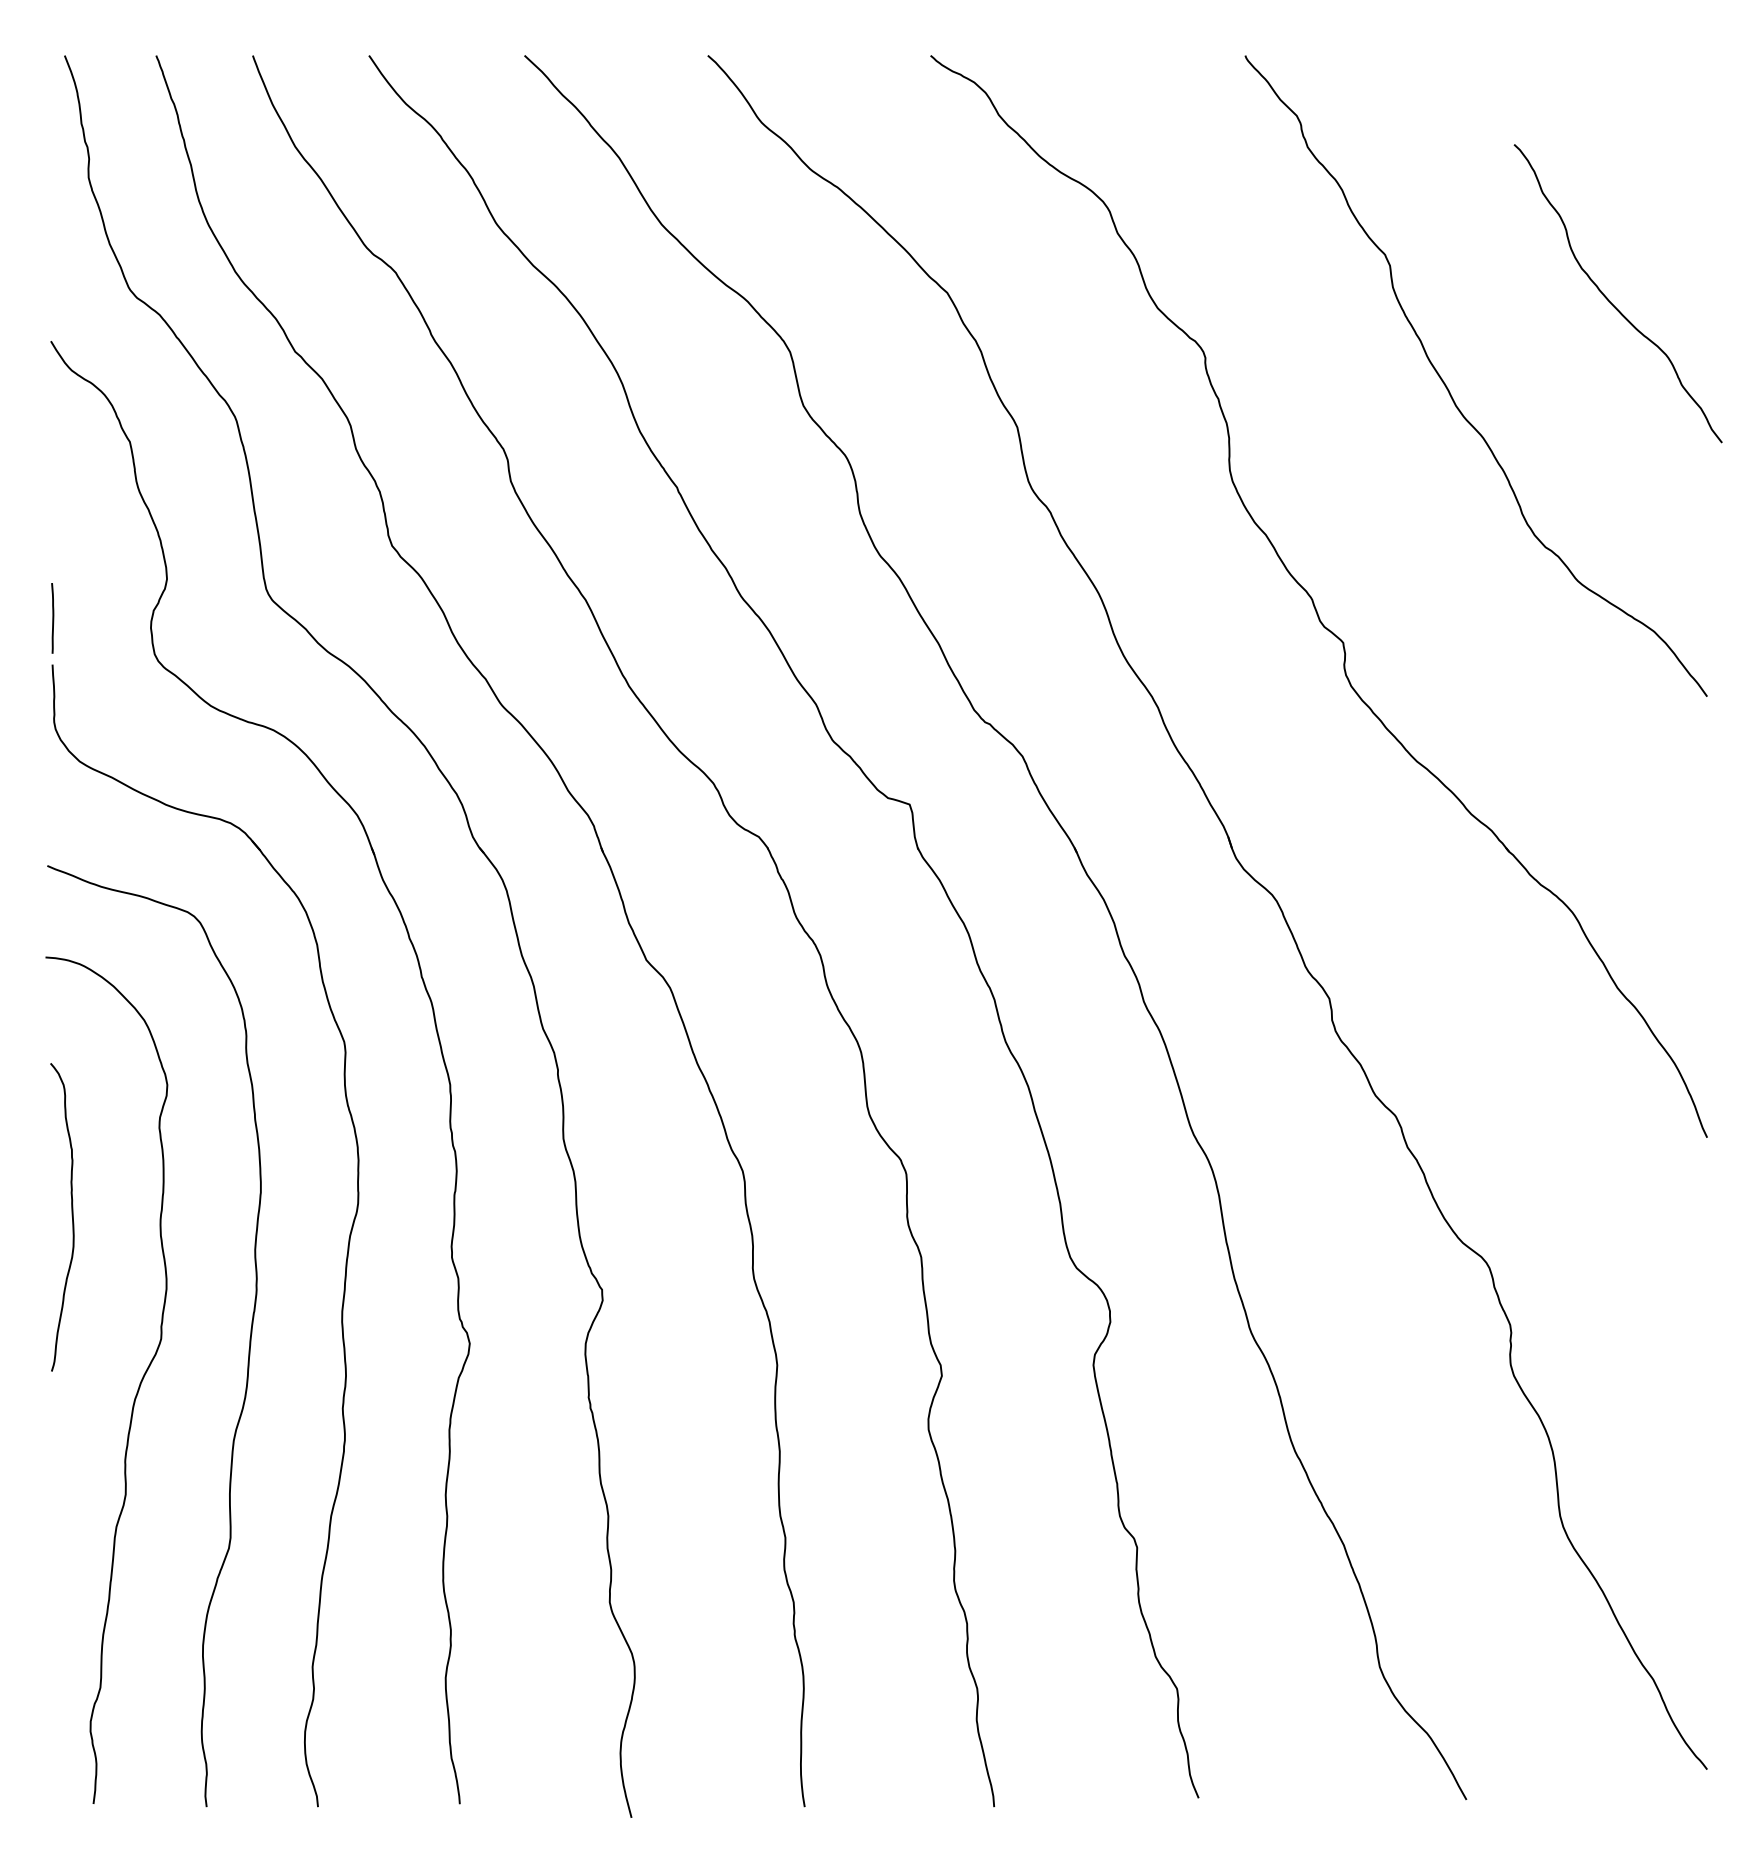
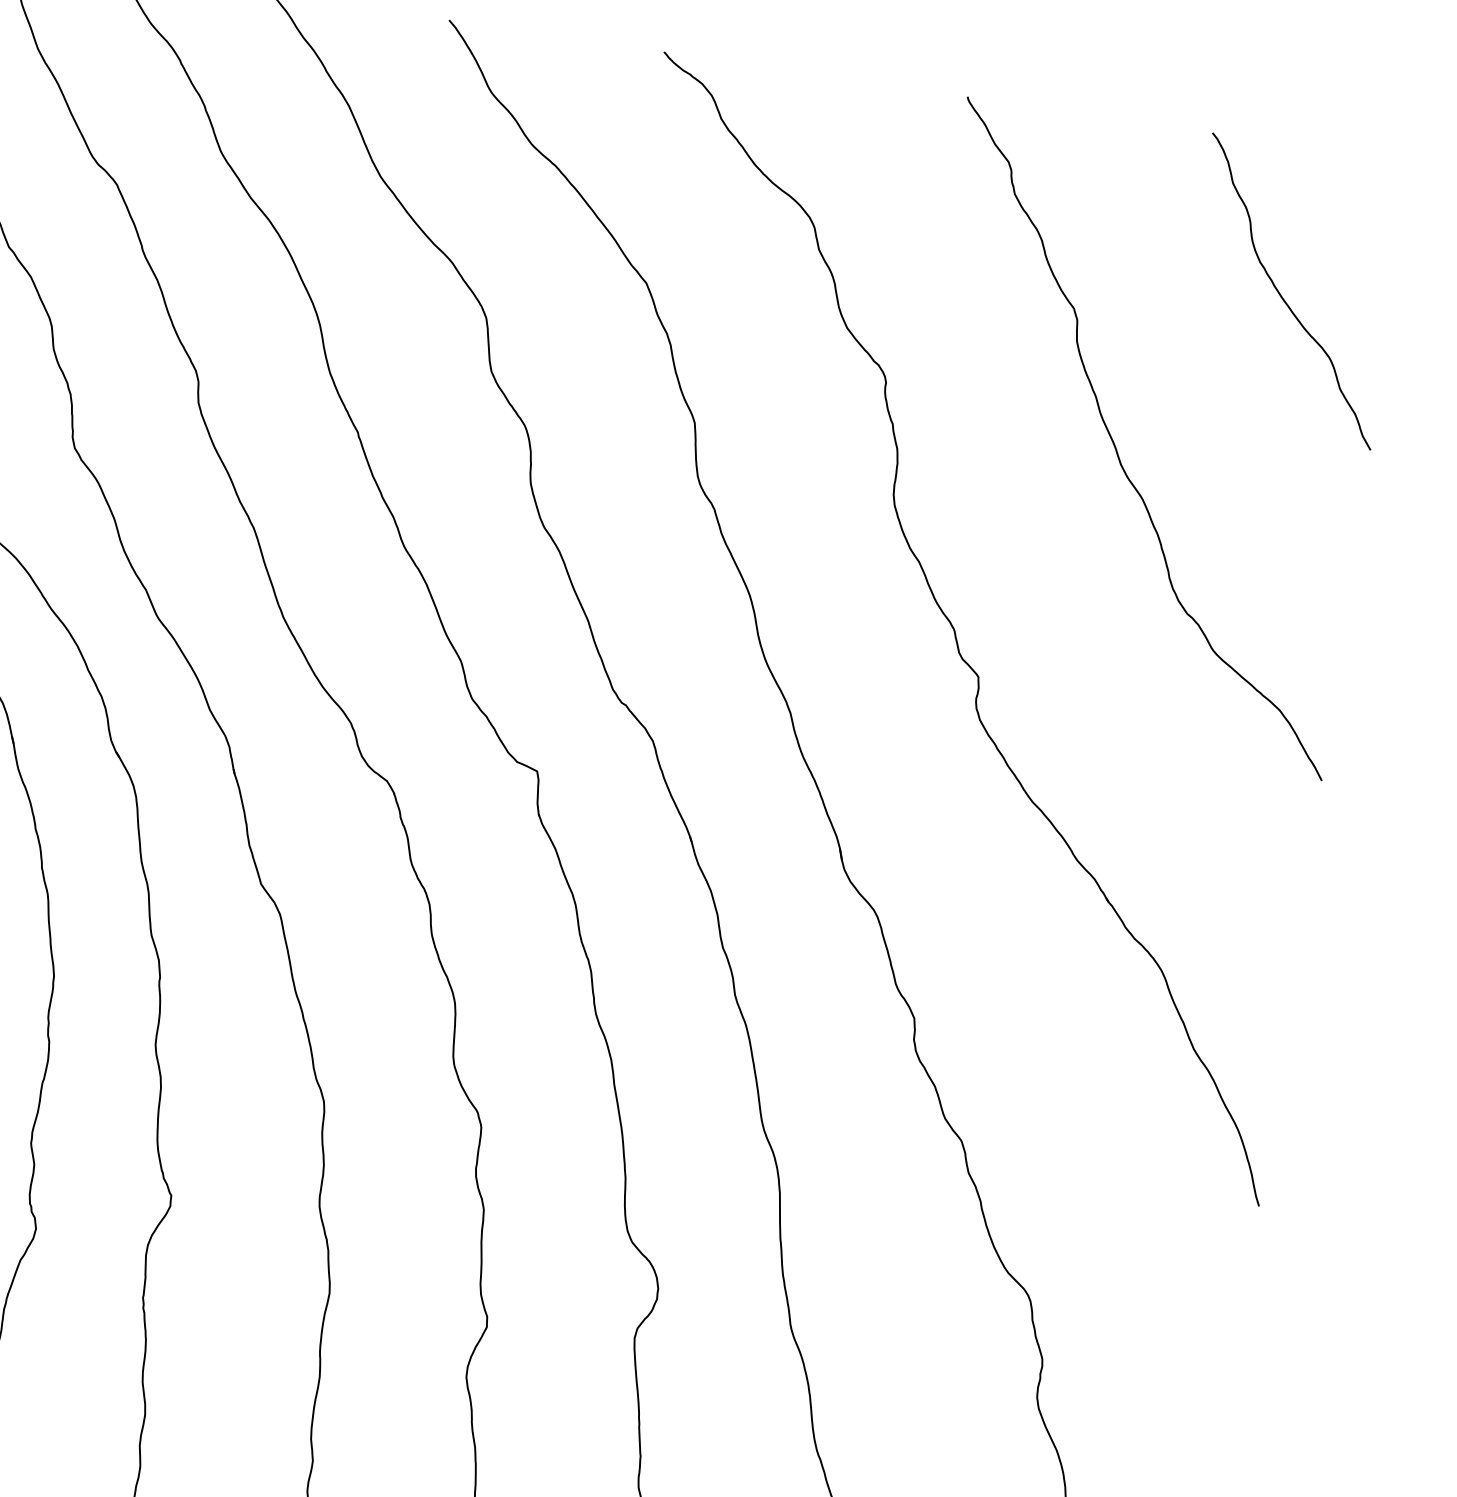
curve: (1608, 298) -> (1281, 294), moved

